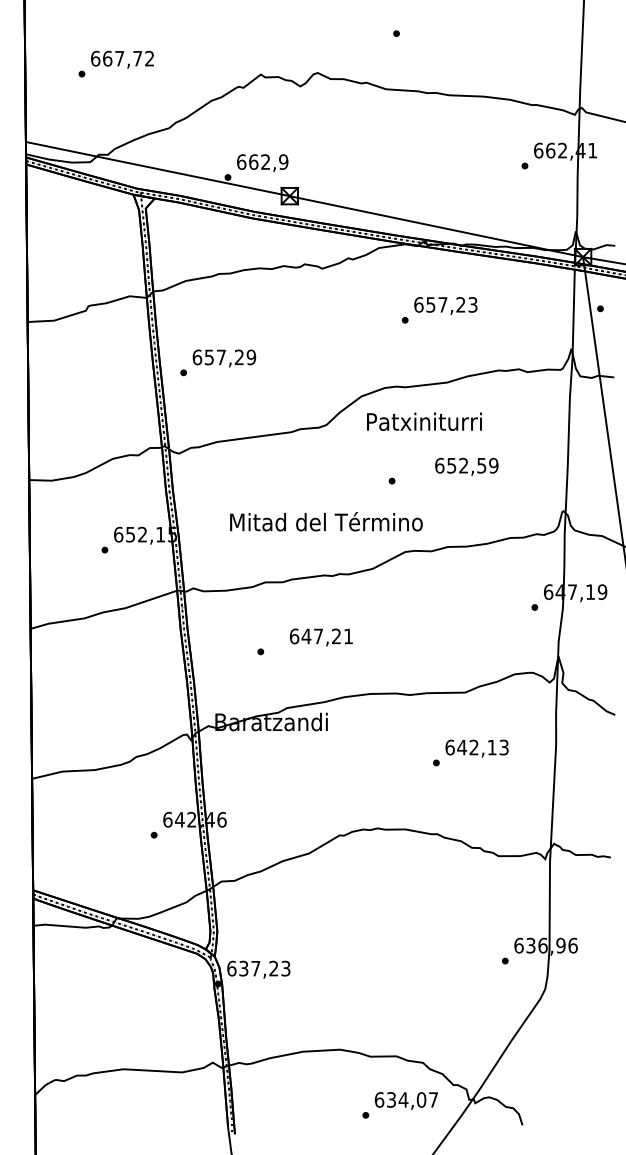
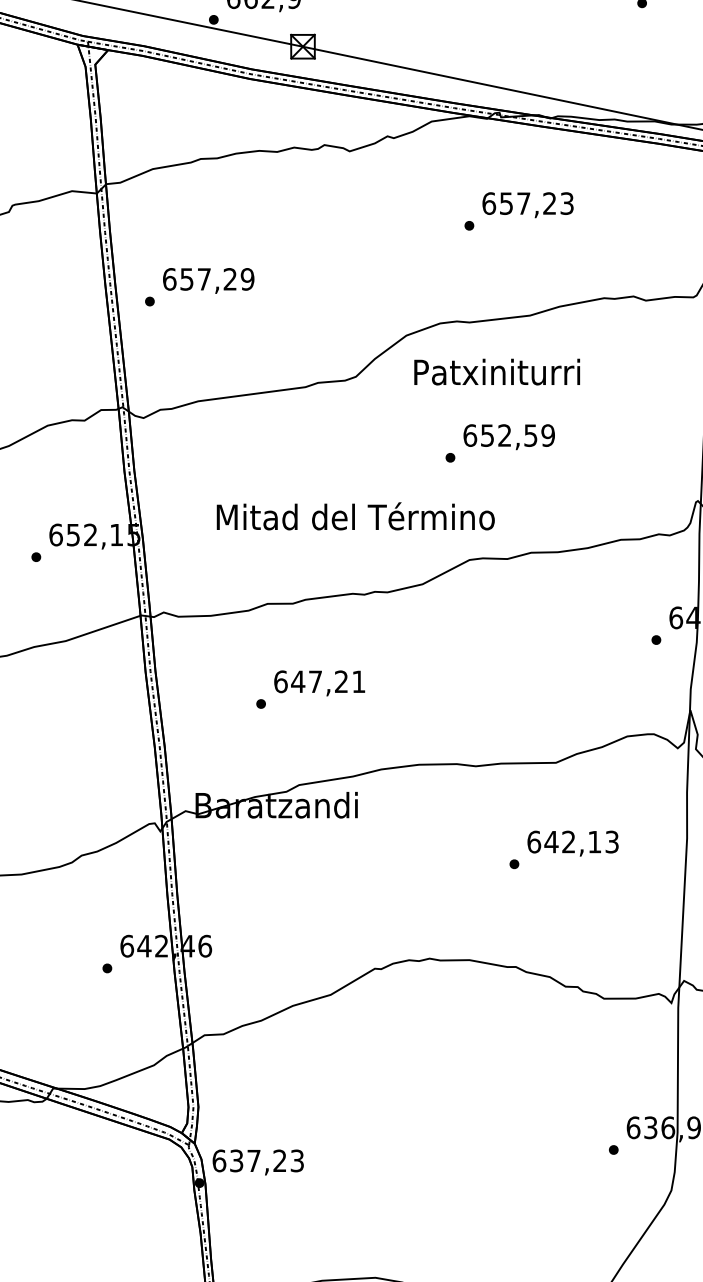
text: (466, 466) -> (508, 436), moved
text: (320, 637) -> (318, 683), moved

